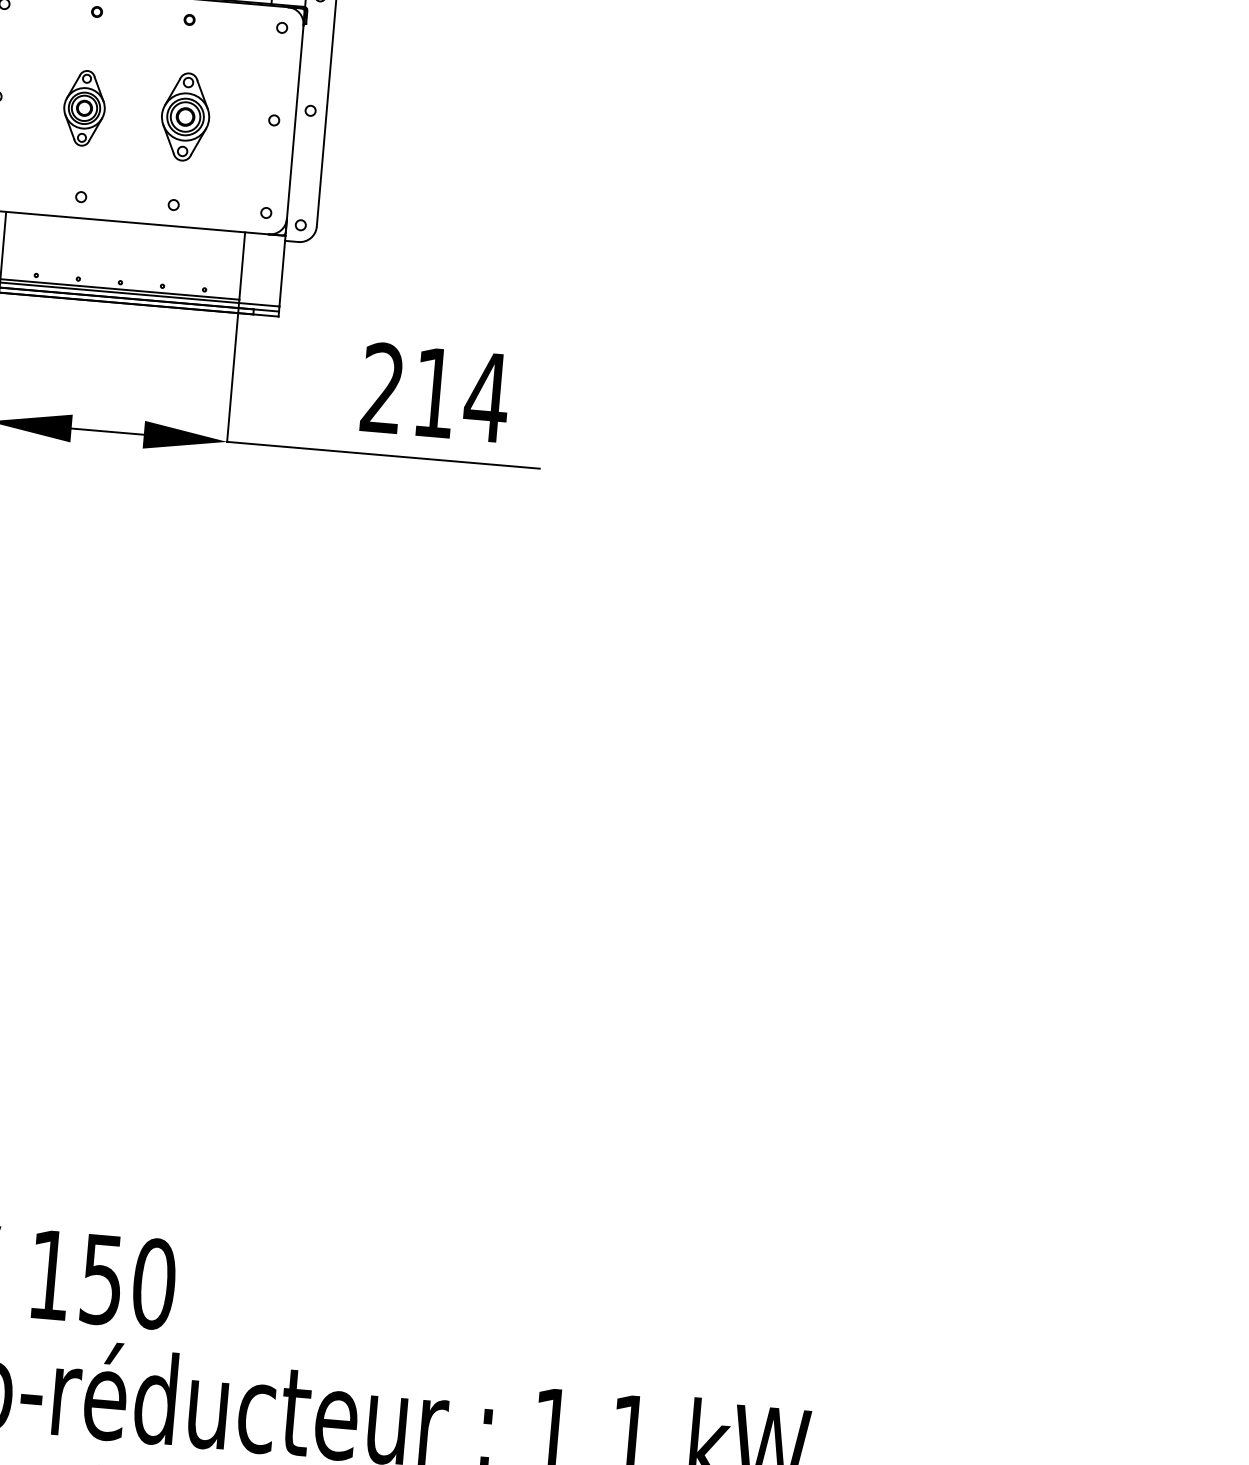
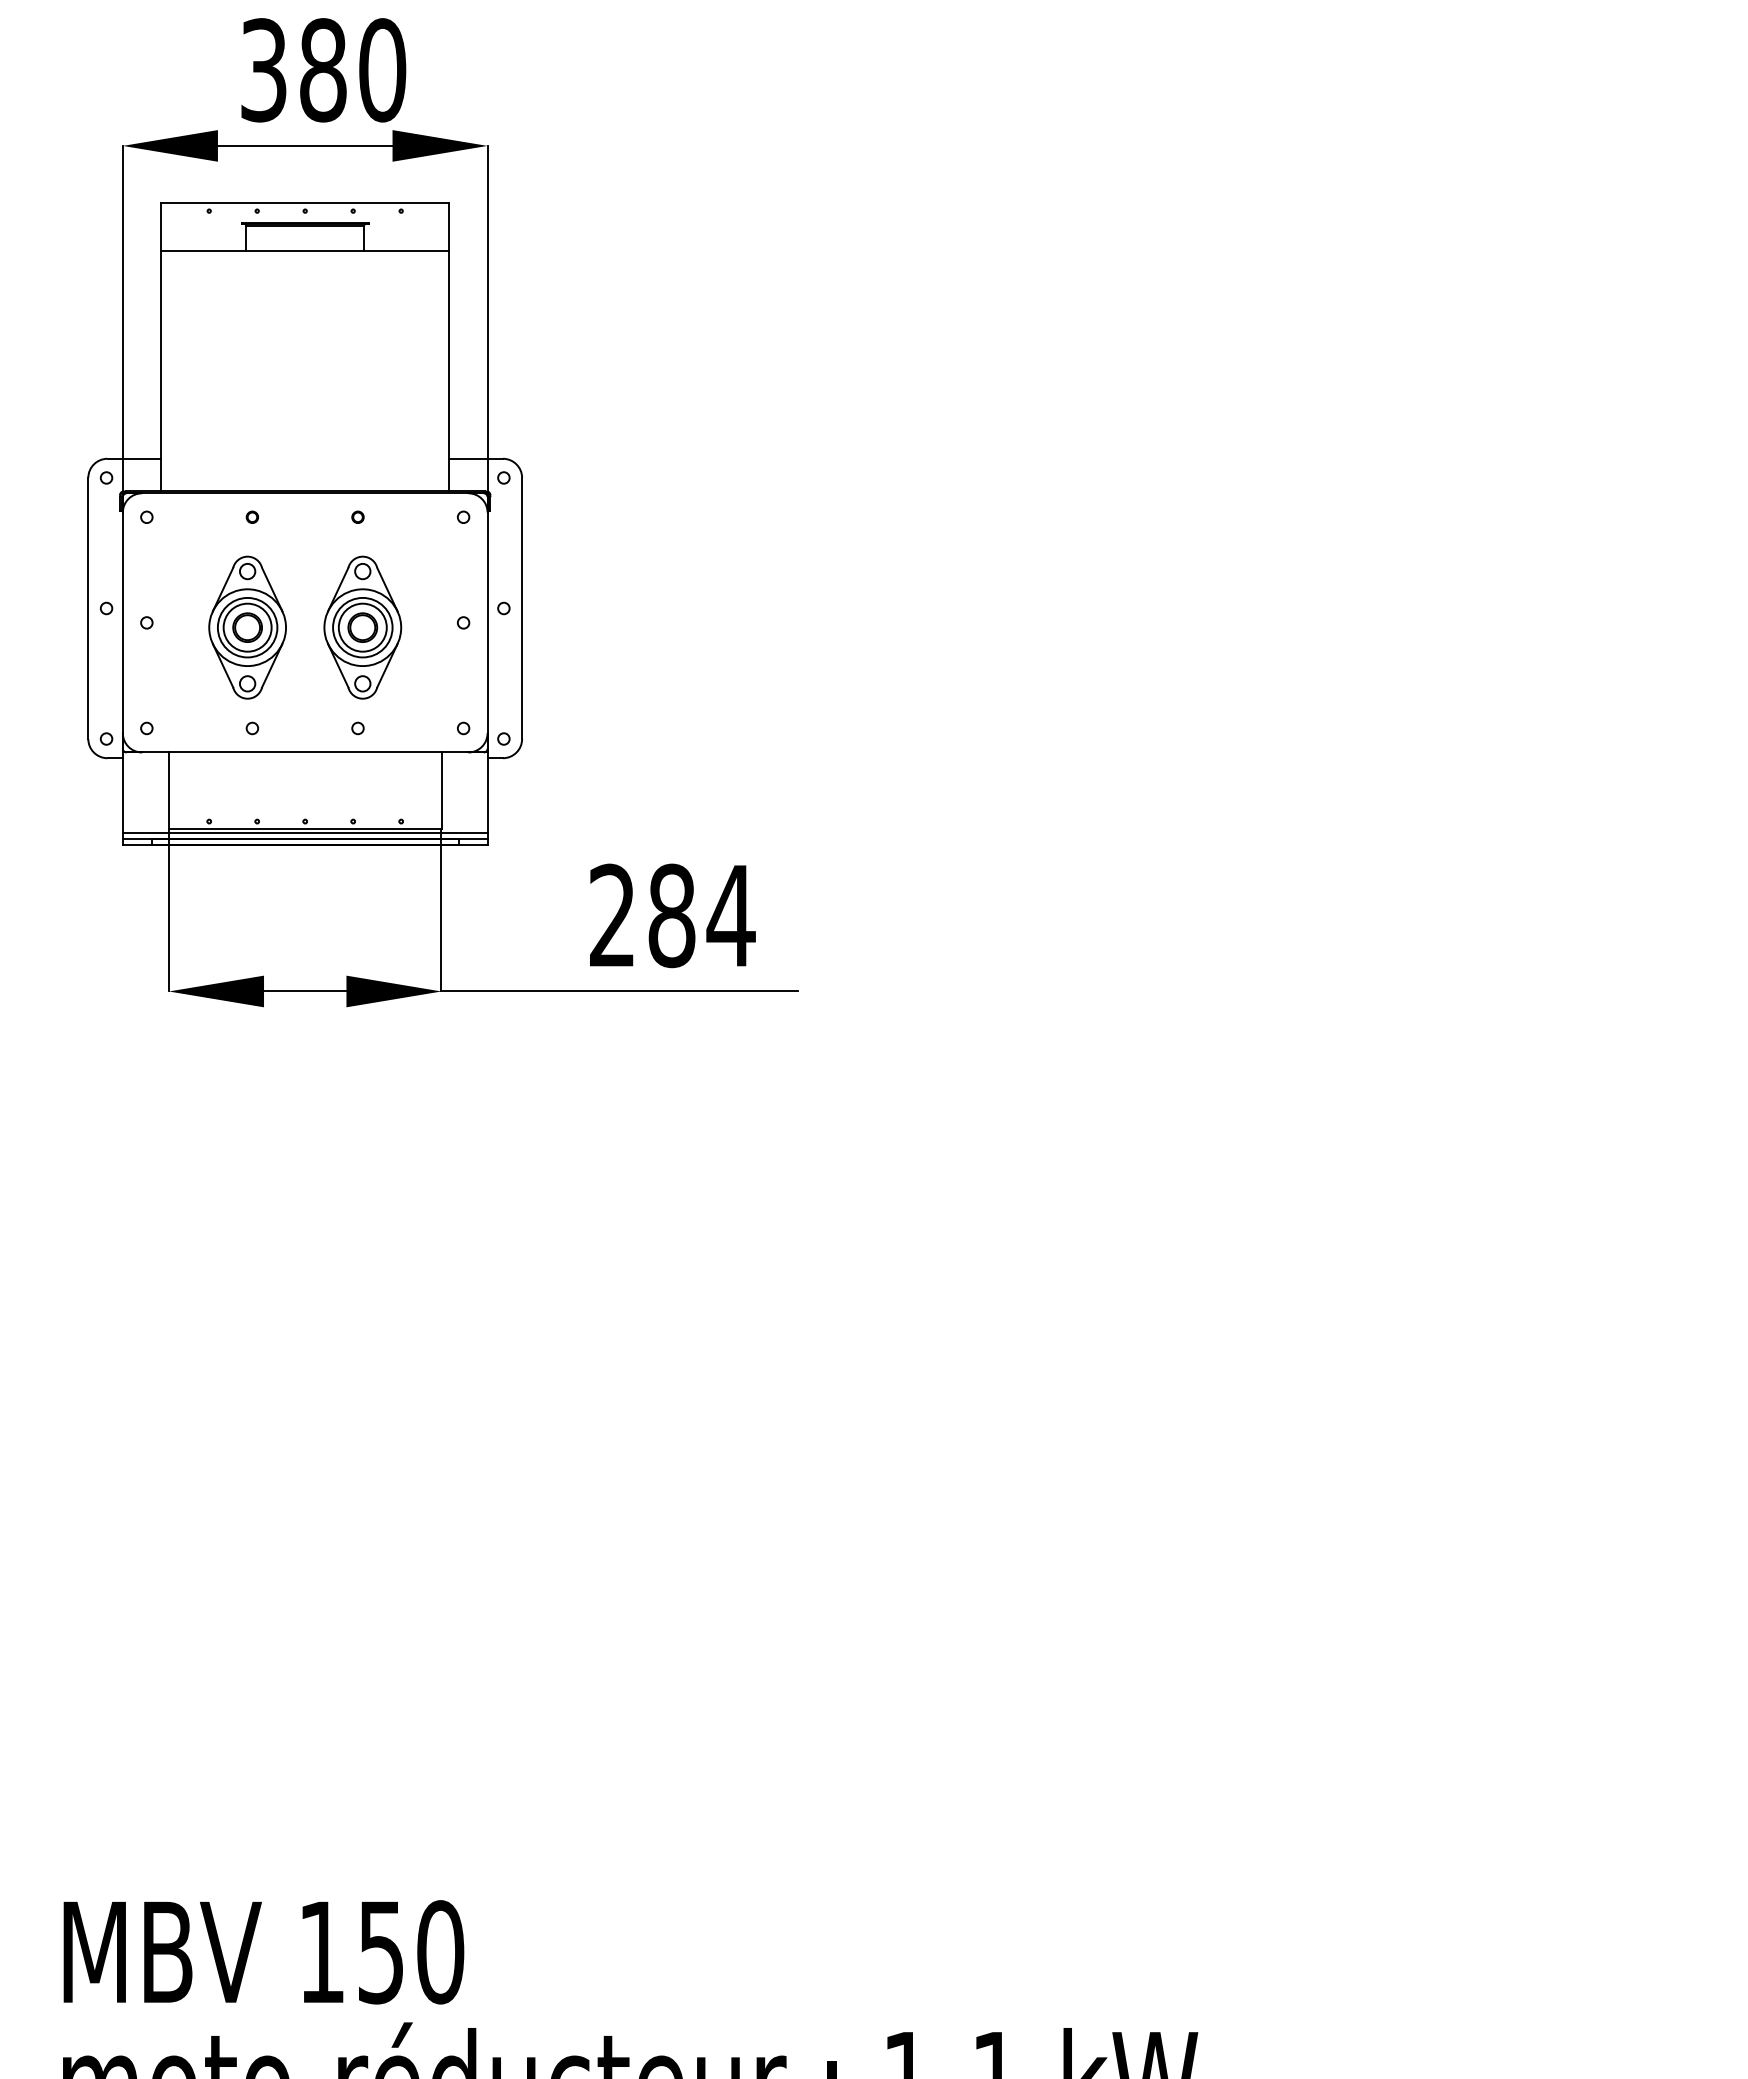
part: (84, 108) -> (247, 627), size x1.67
part: (185, 116) -> (362, 627), size x1.43
text: (434, 392) -> (671, 915), 214 -> 284

